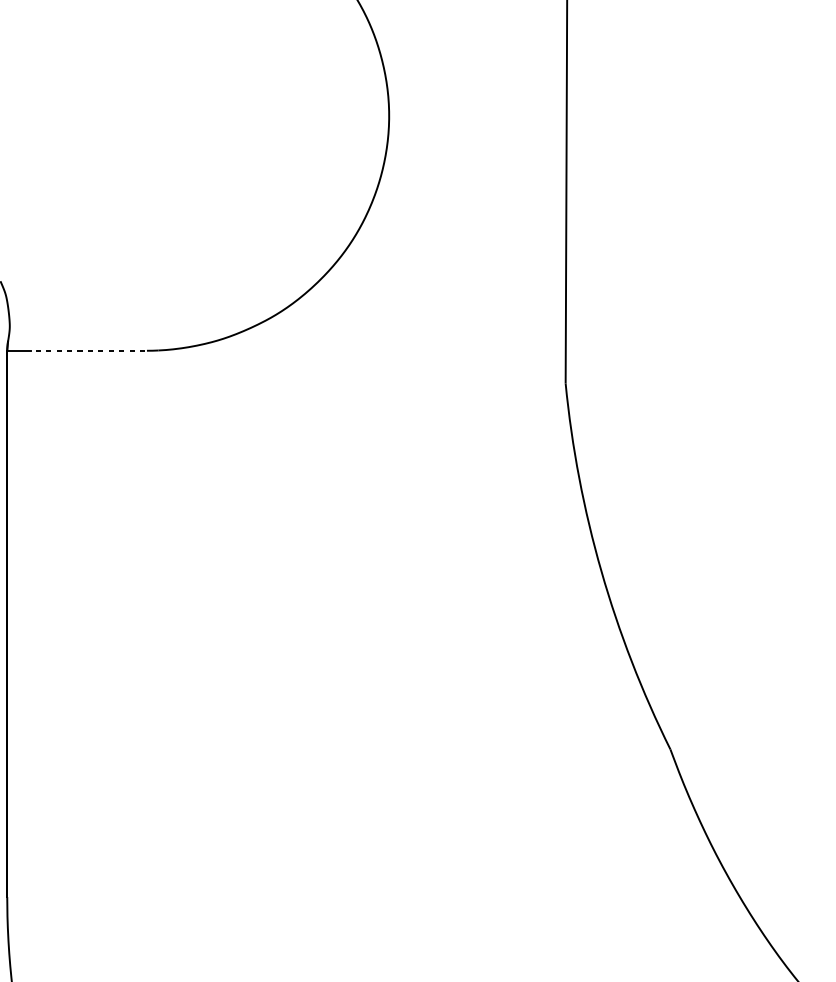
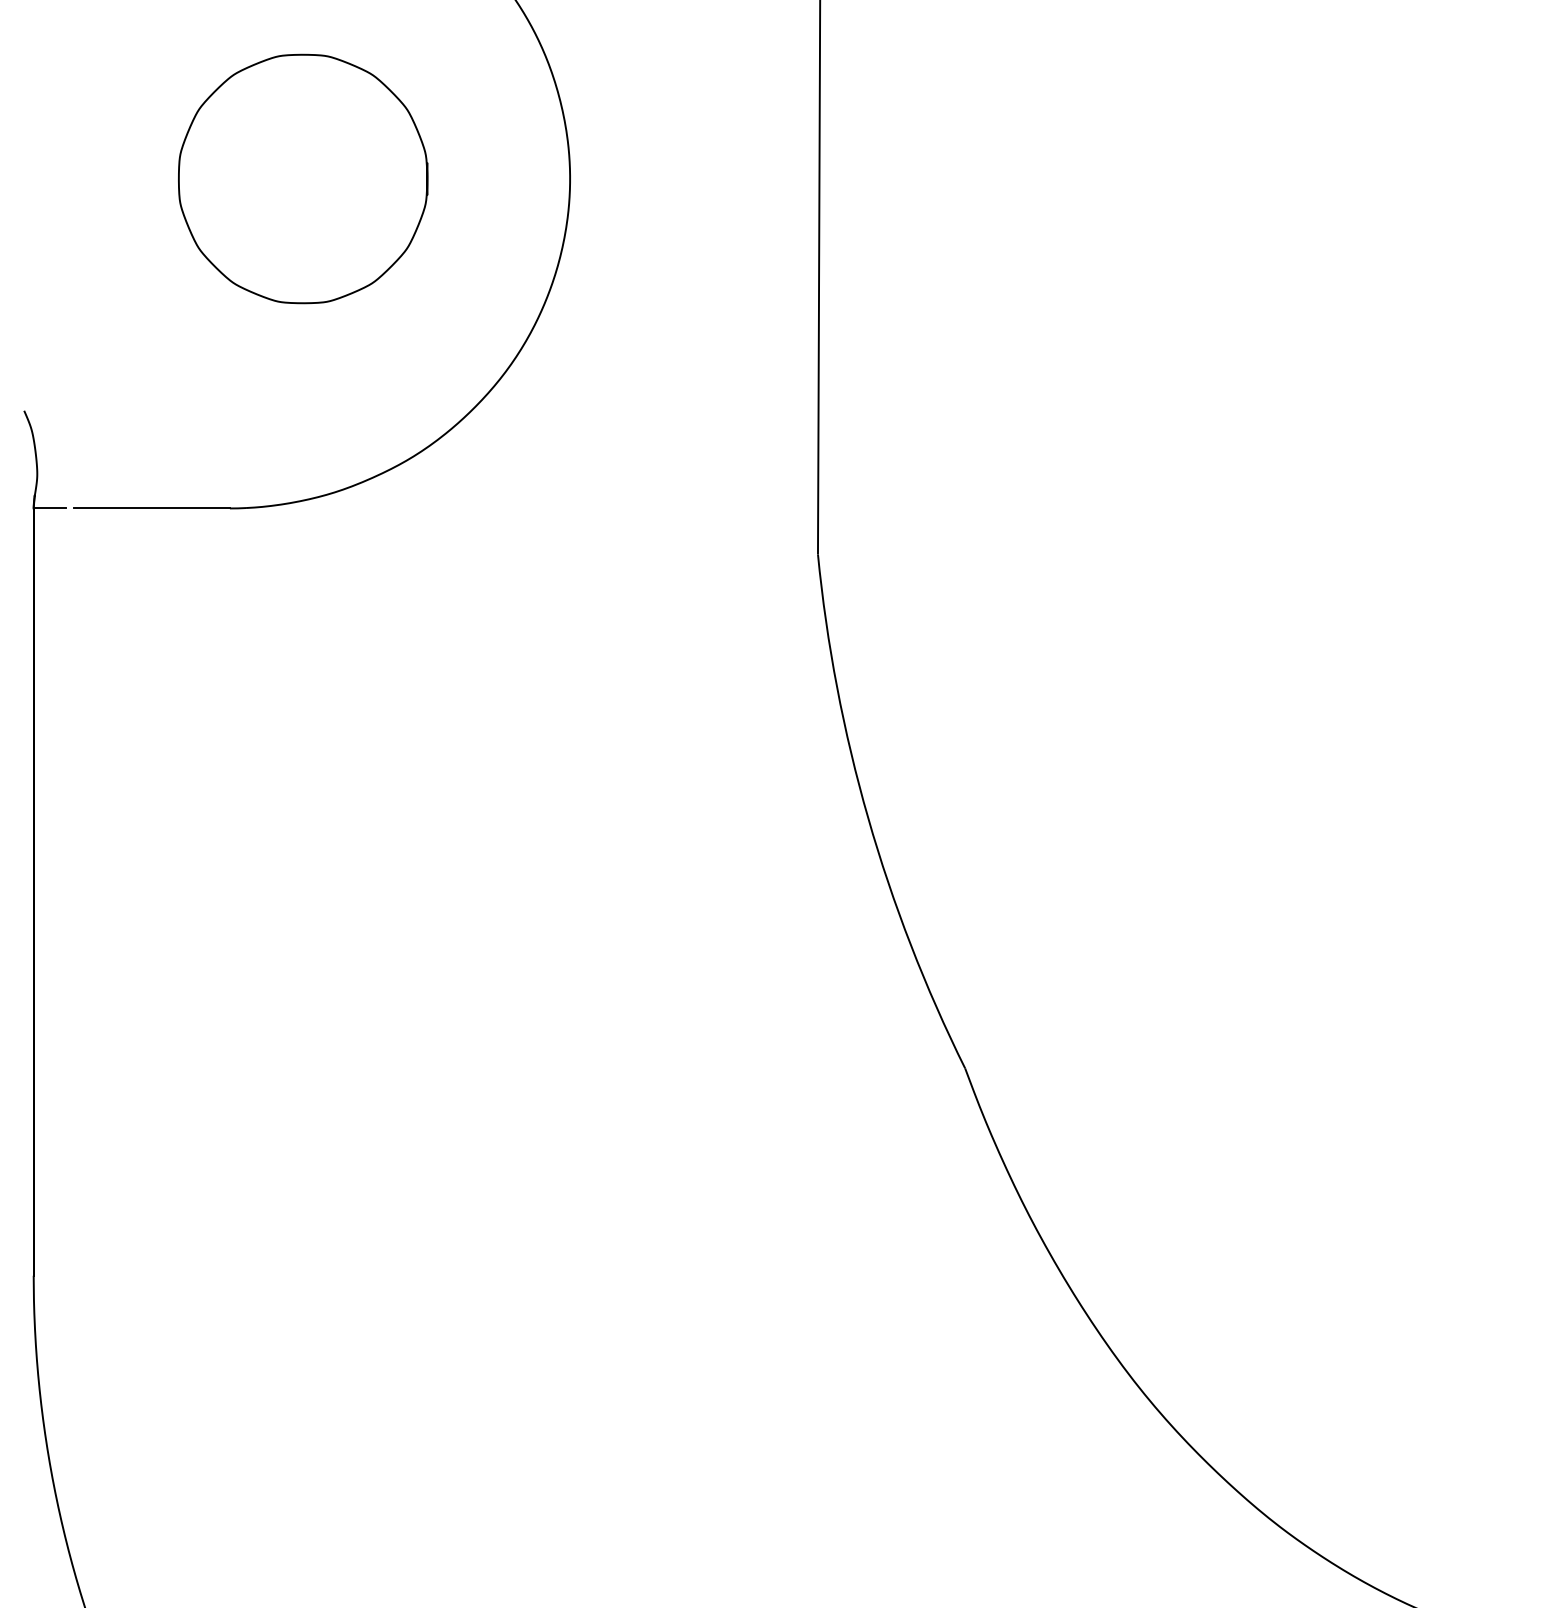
curve: (260, 53) -> (389, 91), added
line: (91, 350) -> (152, 508), dashed -> solid

